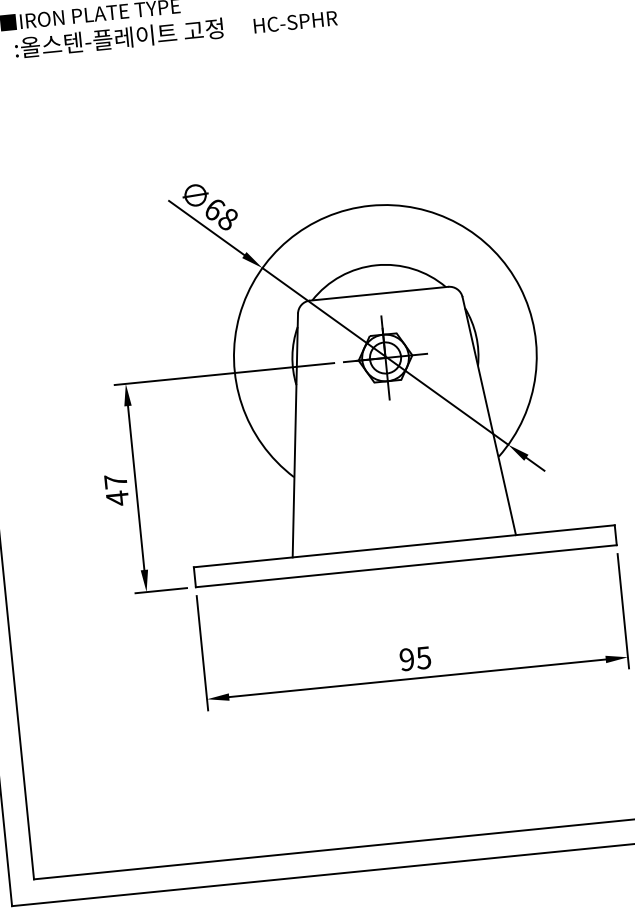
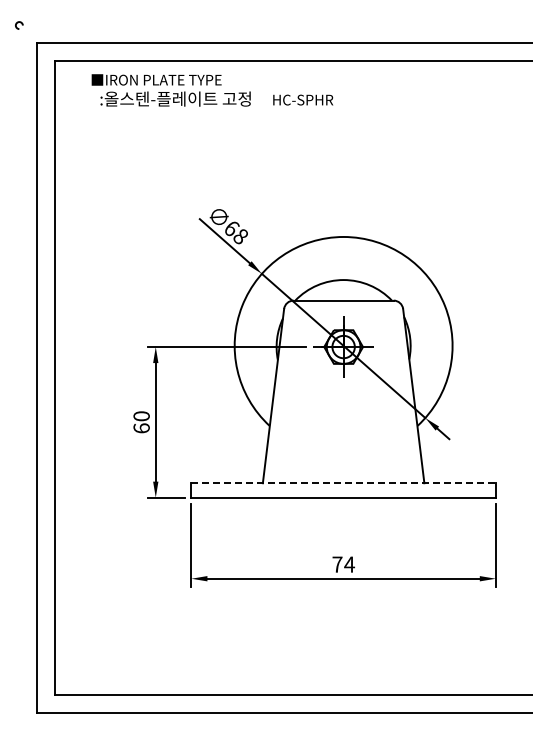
text: (116, 490) -> (141, 422), 47 -> 60
line: (405, 546) -> (344, 483), solid -> dashed
text: (415, 658) -> (343, 564), 95 -> 74

